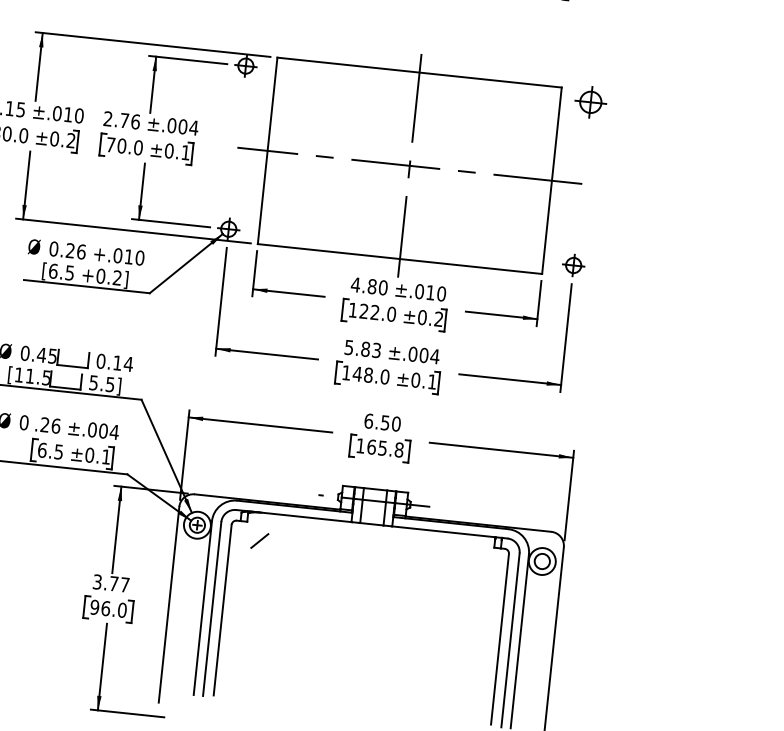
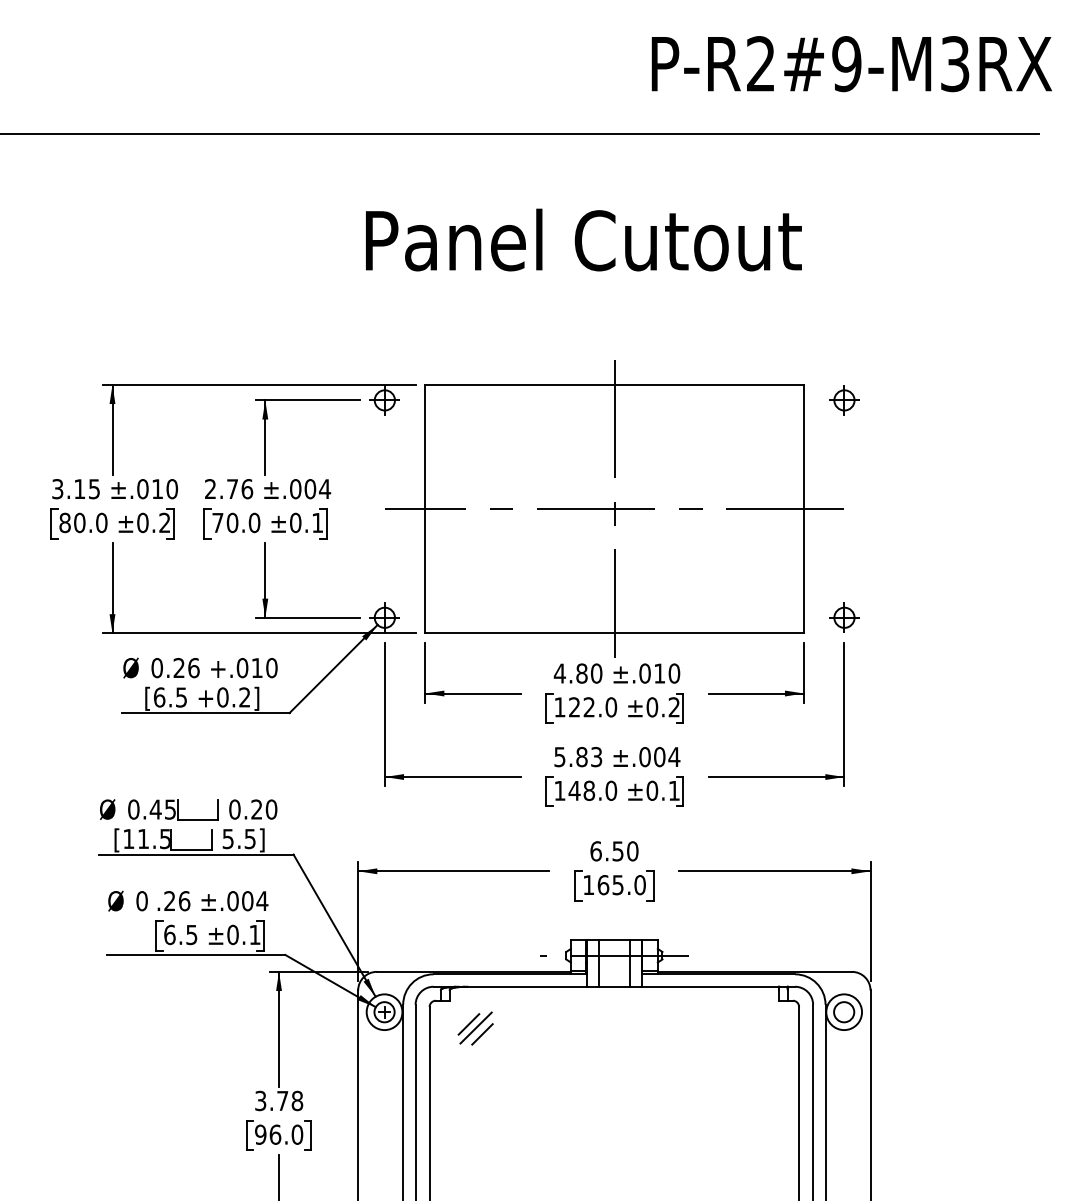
part: (590, 102) -> (844, 400), size x0.71
text: (123, 363) -> (264, 809), 0.14 -> 0.20
text: (398, 449) -> (639, 884), 165.8 -> 165.0
line: (264, 543) -> (475, 1027), added
line: (269, 549) -> (482, 1034), added
text: (125, 584) -> (297, 1100), 3.77 -> 3.78

